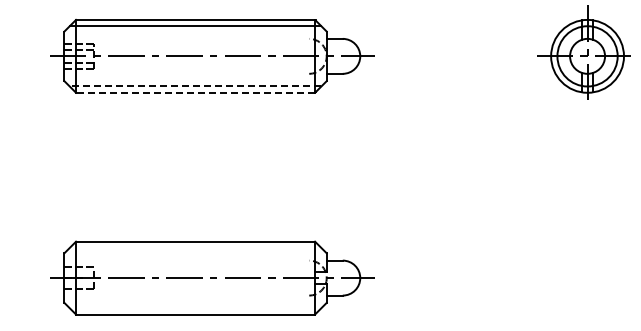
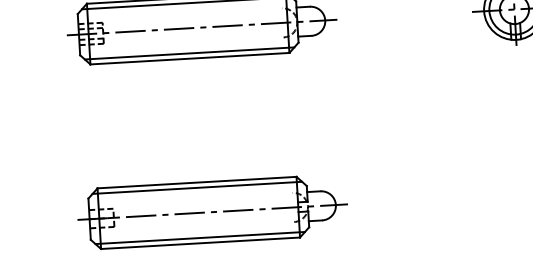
line: (195, 86) -> (189, 53), dashed -> solid
line: (195, 92) -> (189, 58), dashed -> solid
line: (195, 247) -> (197, 187), added
line: (195, 308) -> (200, 238), added

